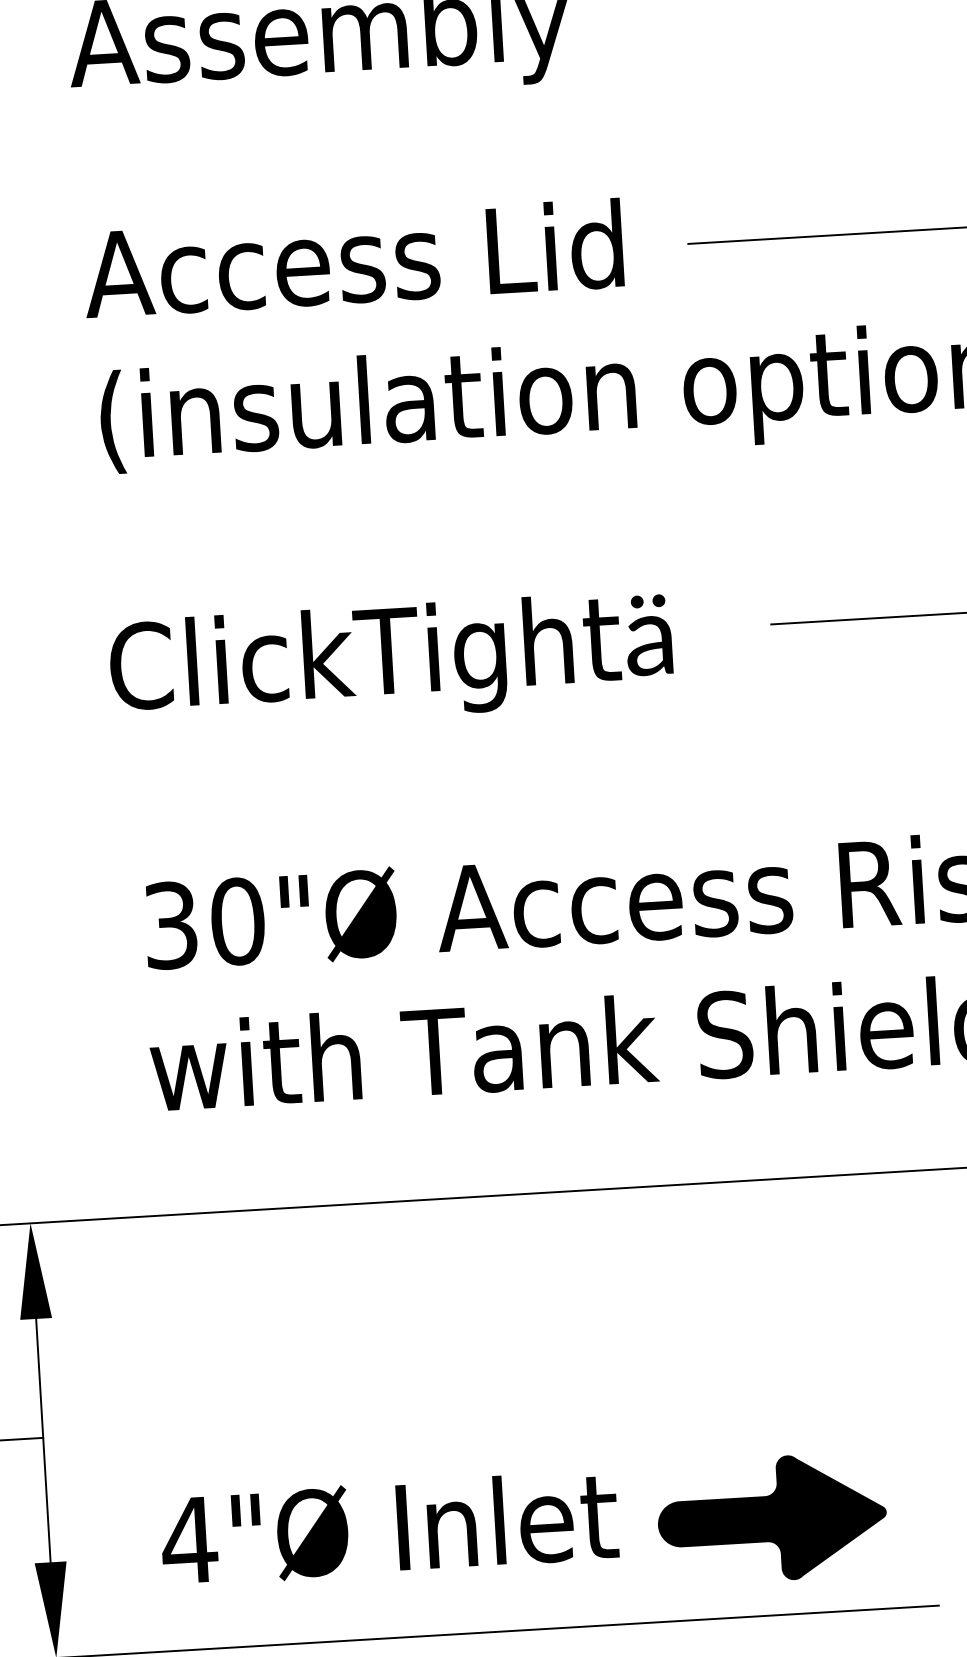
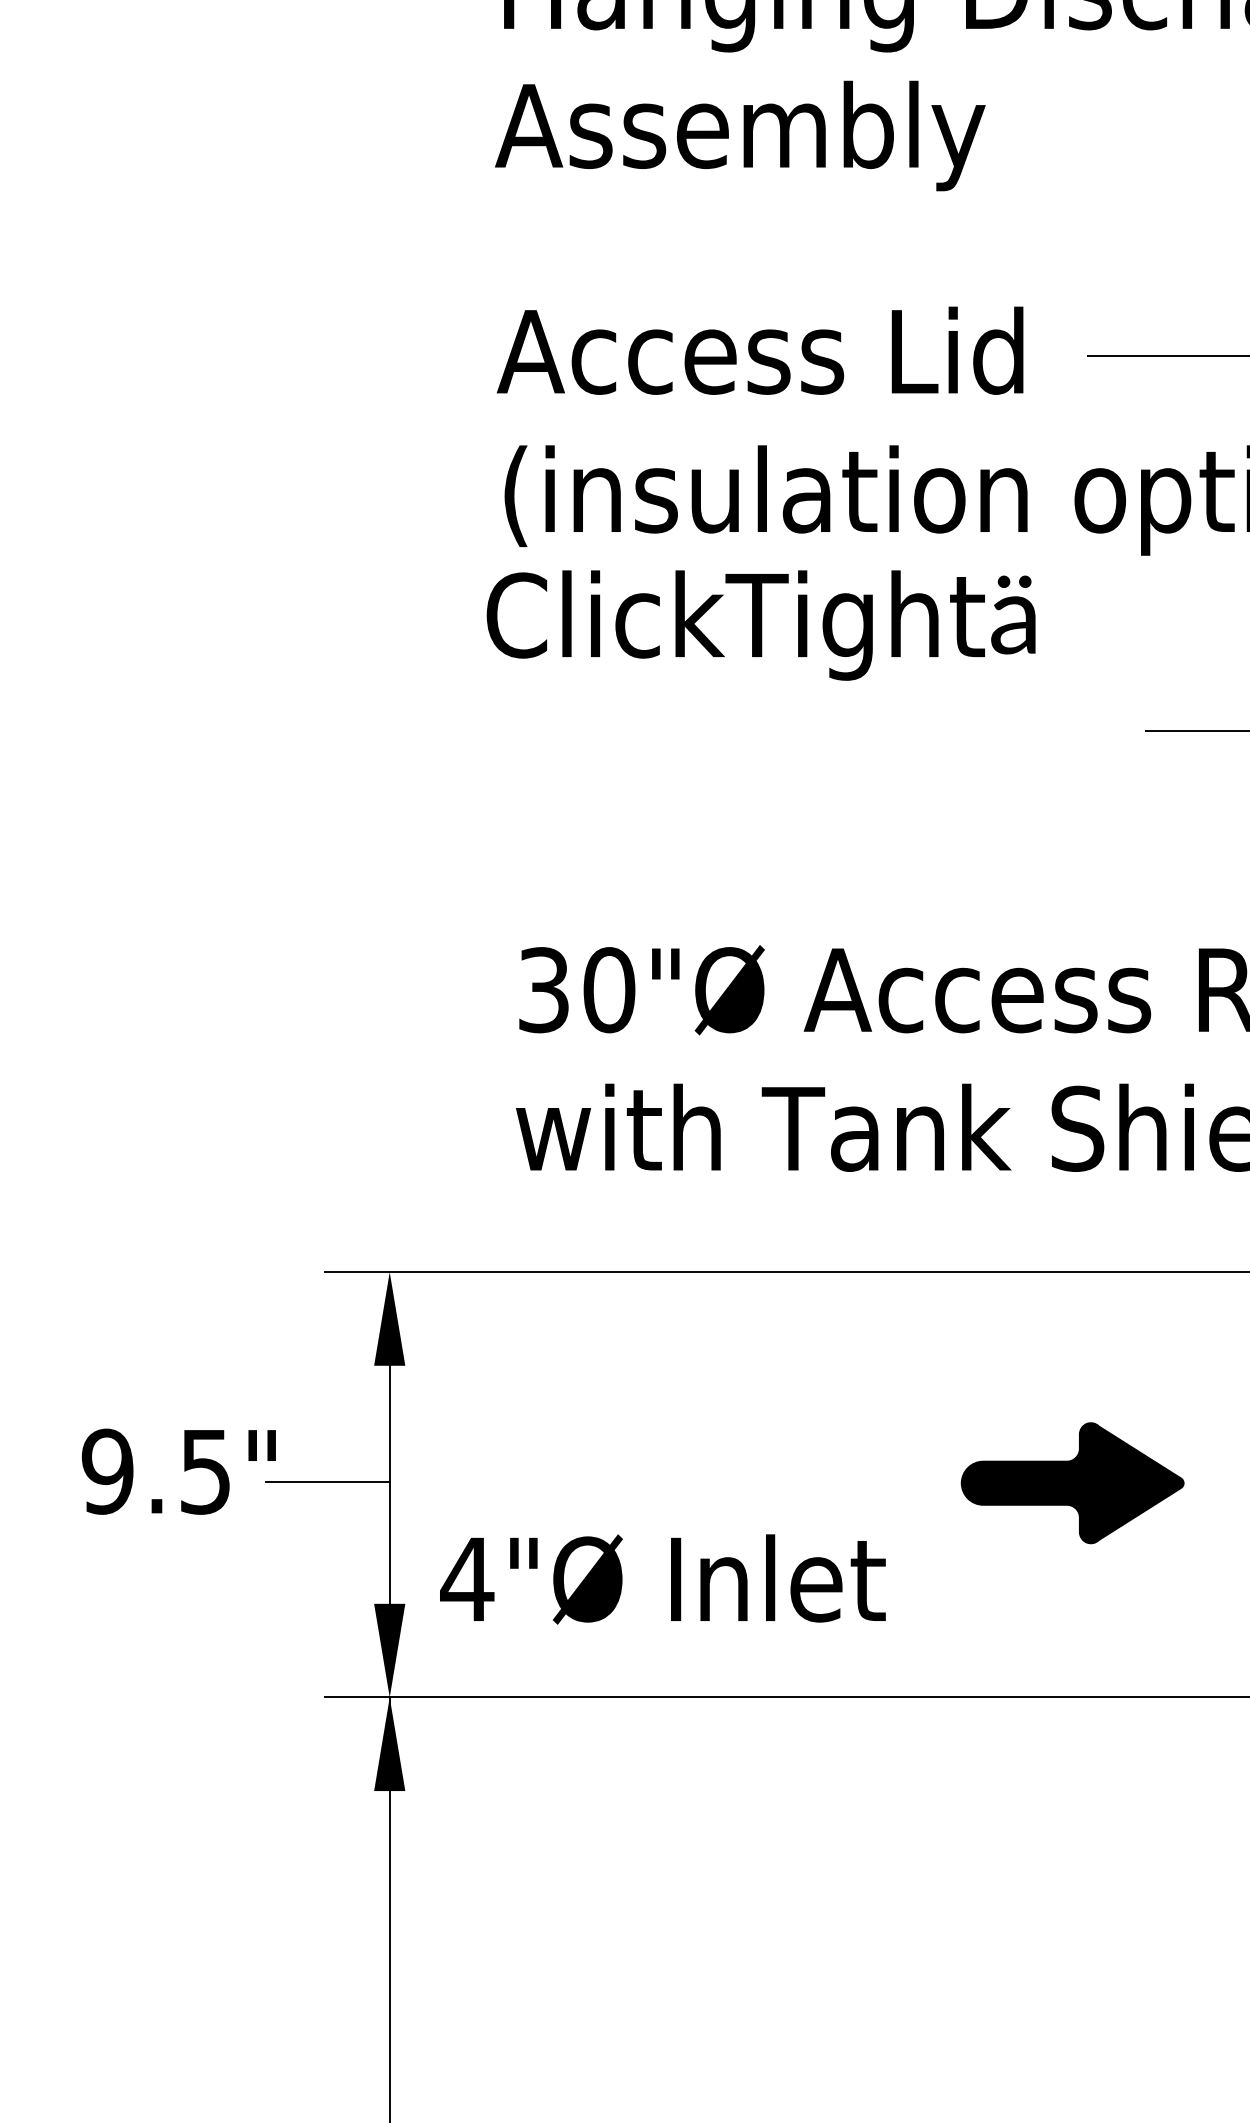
text: (390, 661) -> (760, 625), moved
part: (772, 1519) -> (1072, 1483), moved
text: (389, 1528) -> (662, 1579), moved

